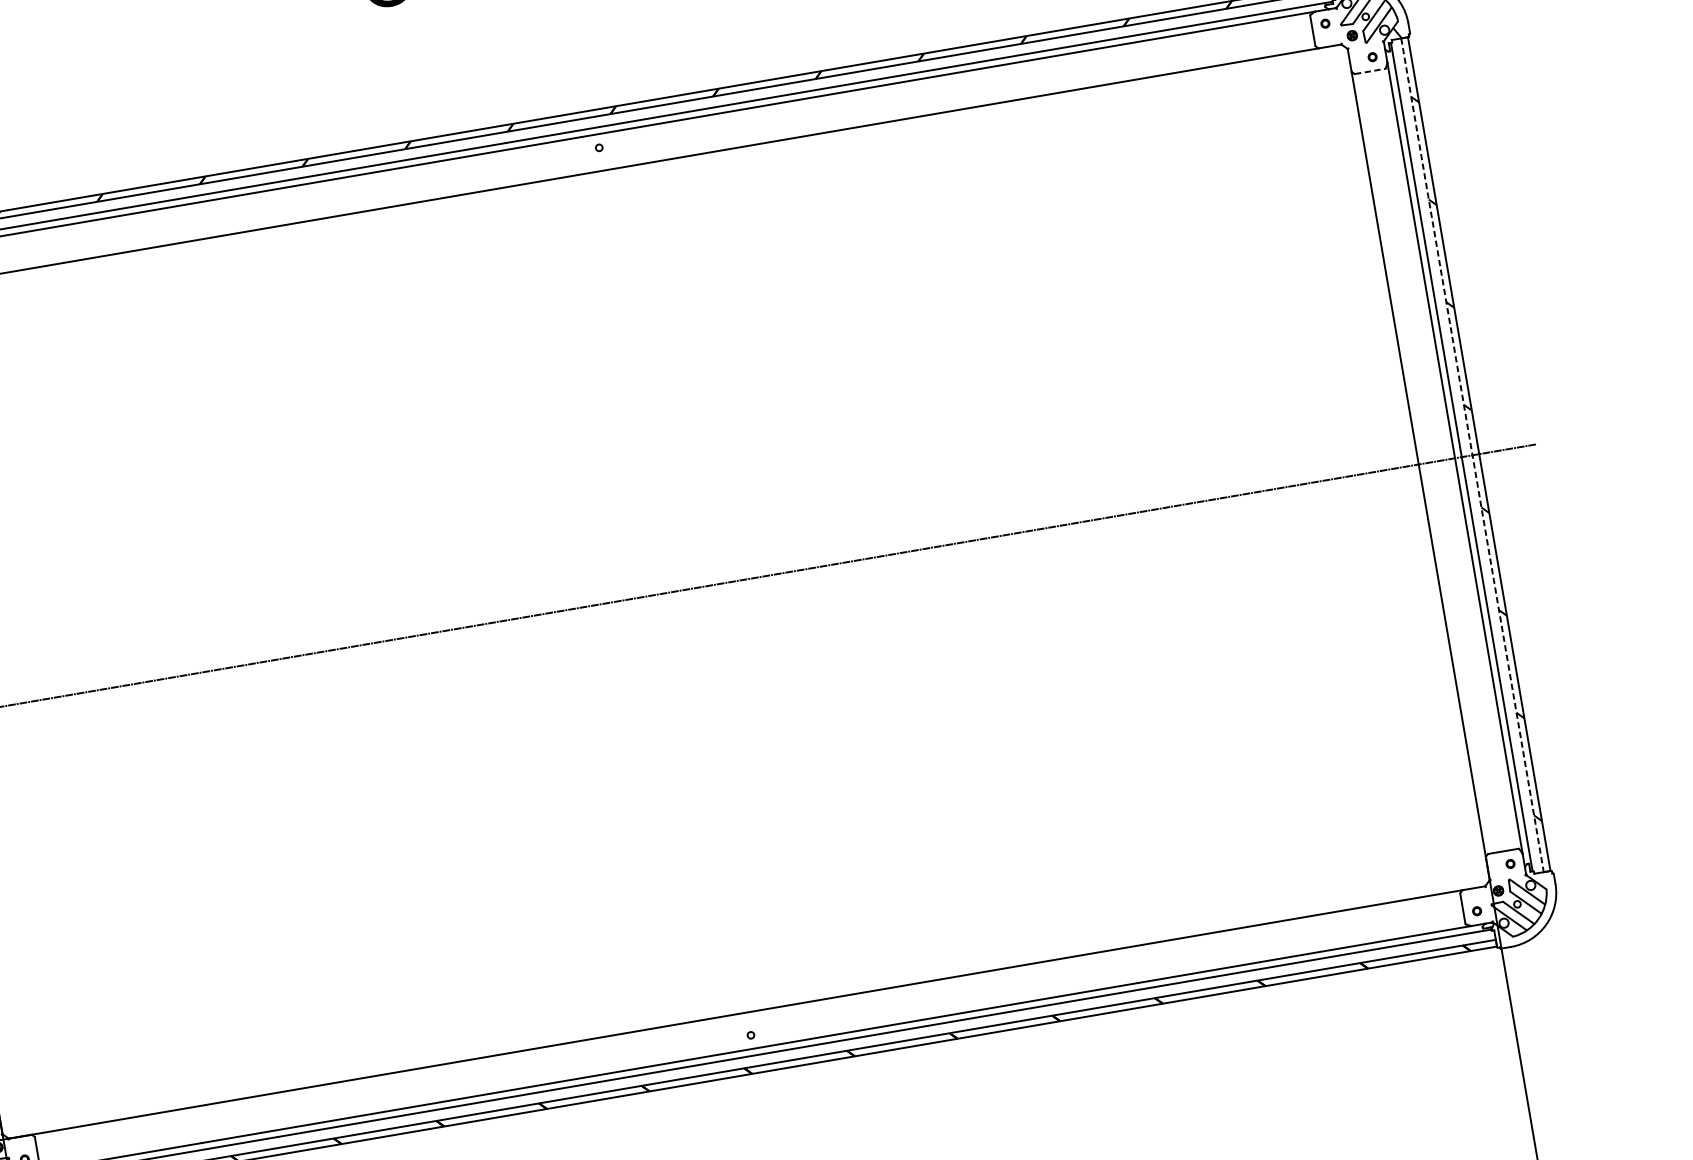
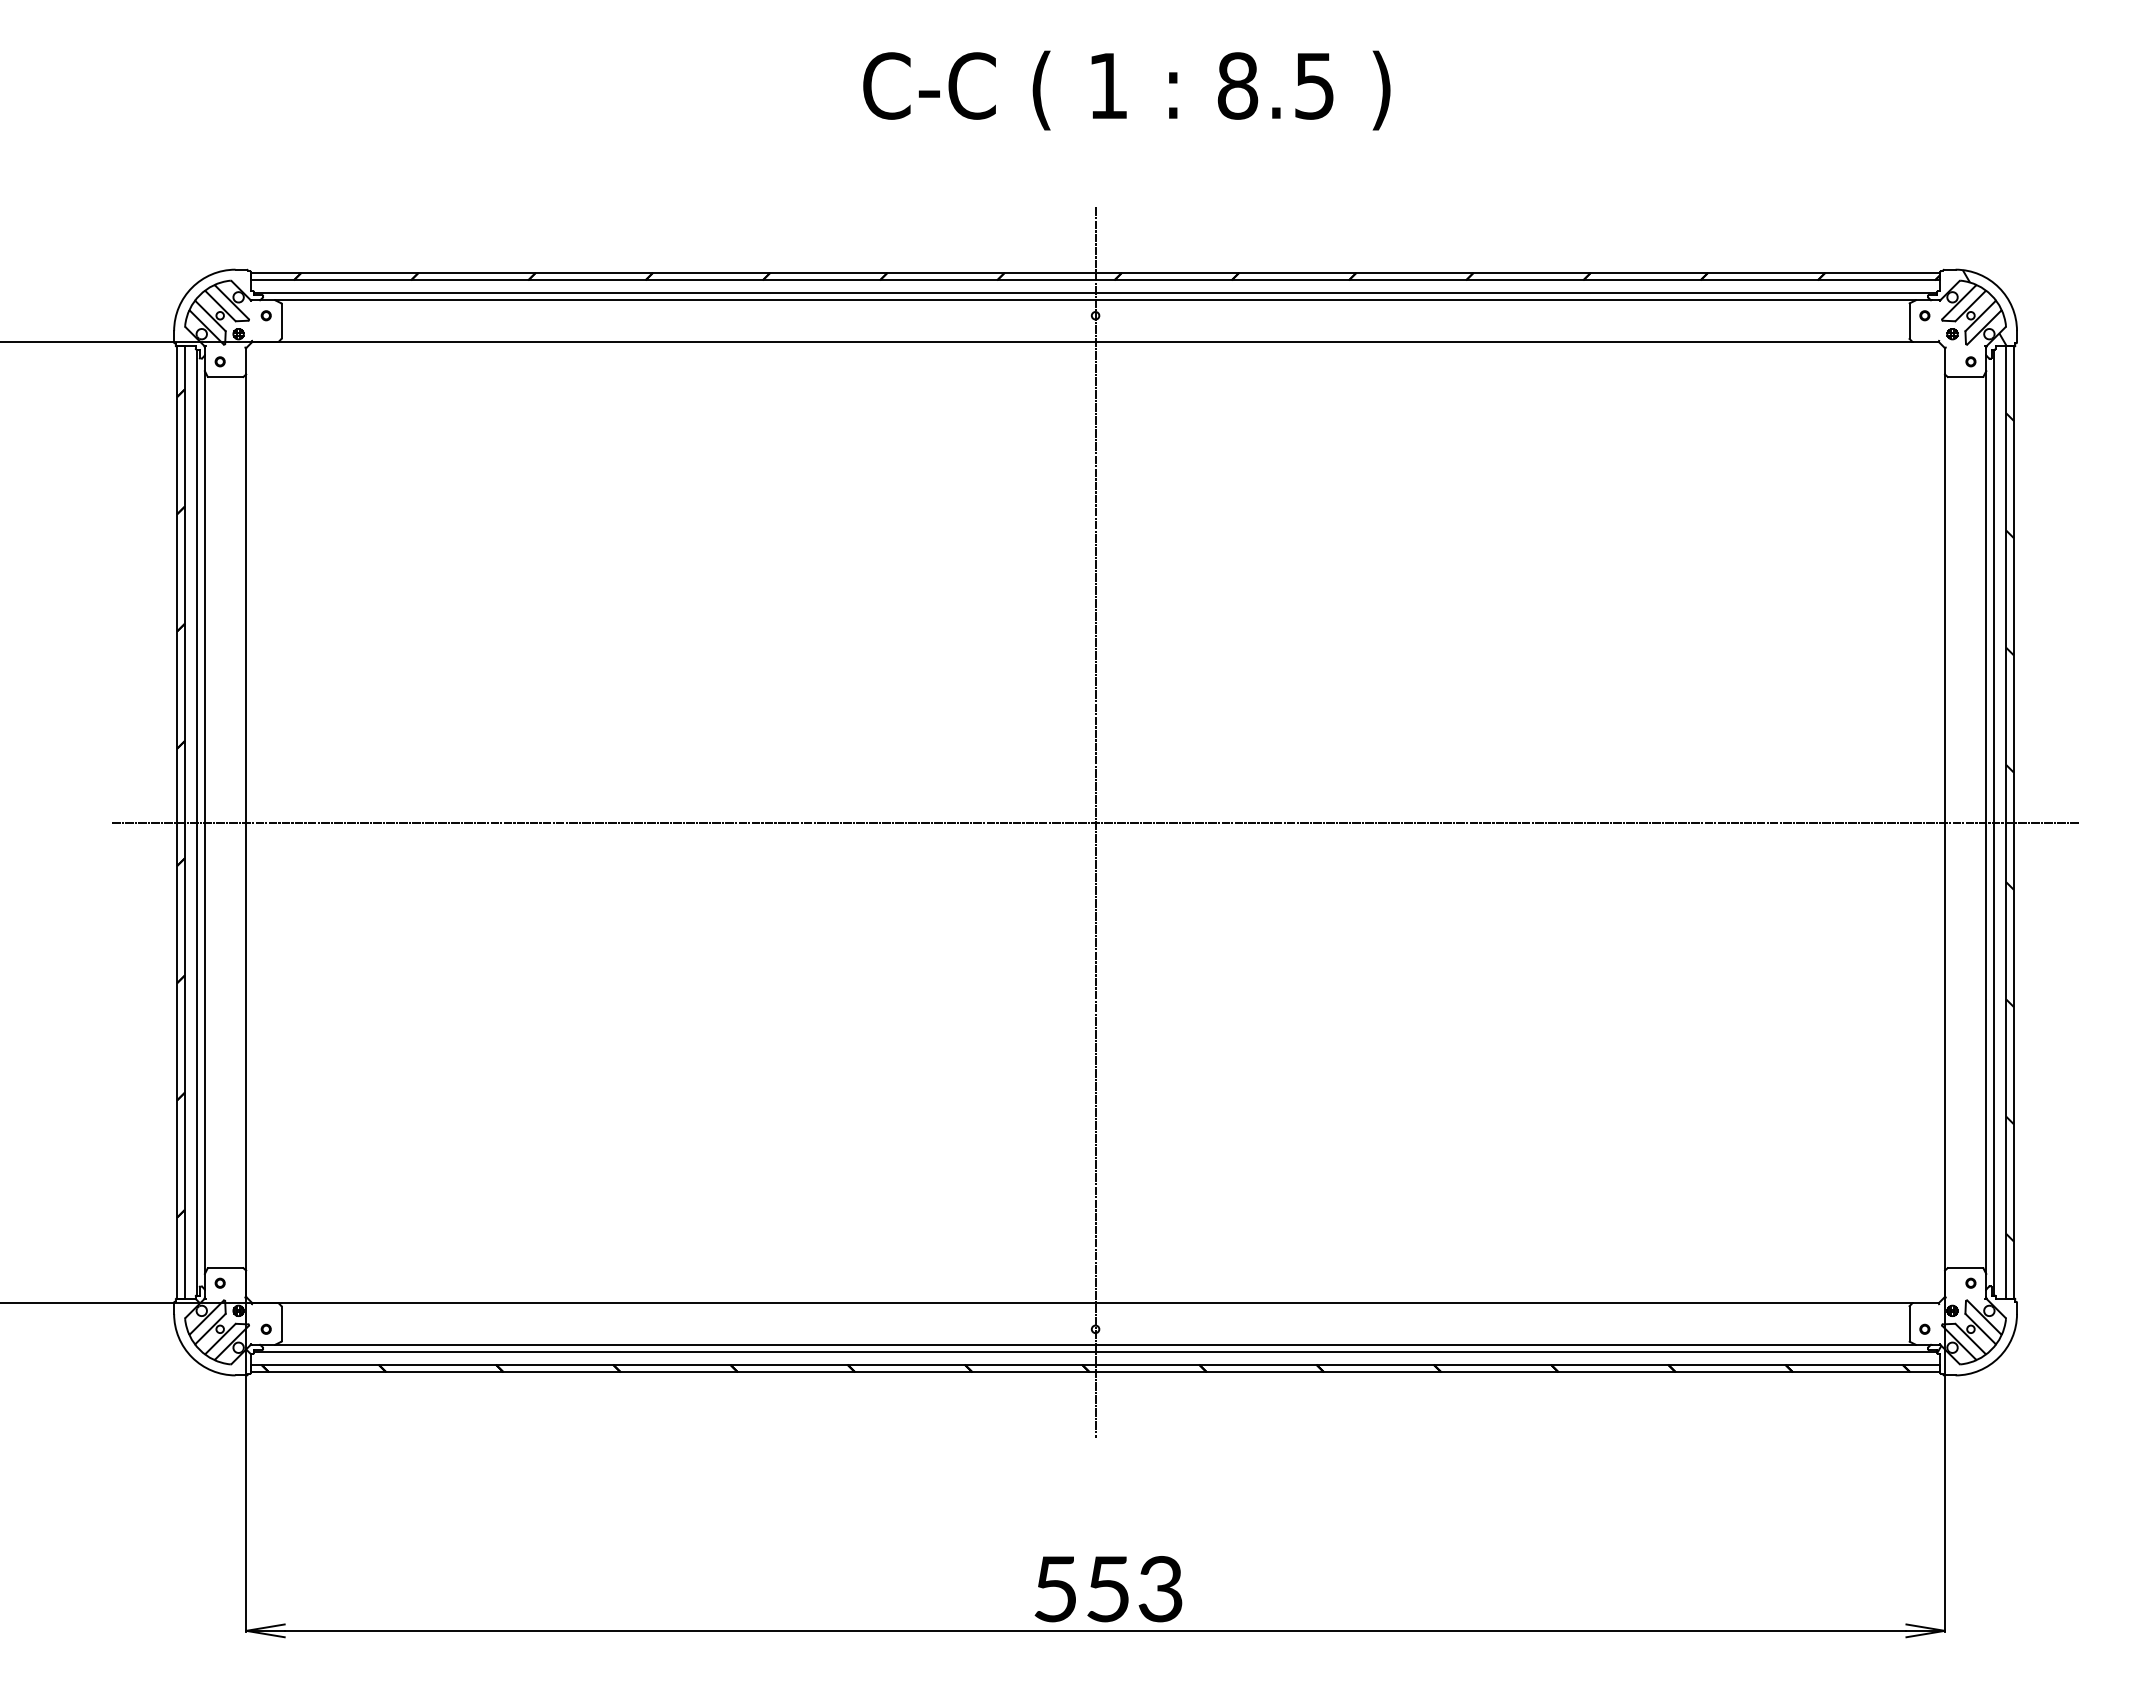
line: (1370, 71) -> (1965, 377), dashed -> solid
line: (1472, 456) -> (2006, 823), dashed -> solid
line: (675, 591) -> (1095, 822), added

